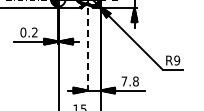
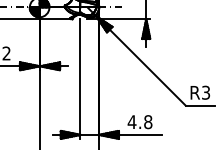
line: (87, 50) -> (80, 78), dashed -> solid
text: (177, 60) -> (206, 92), R9 -> R3
text: (124, 81) -> (132, 122), 7.8 -> 4.8

